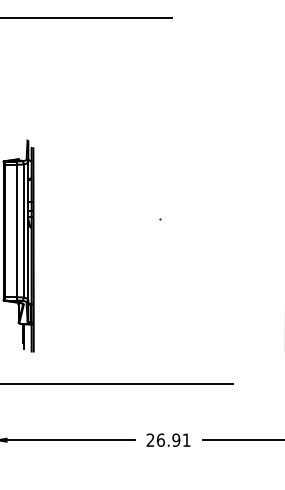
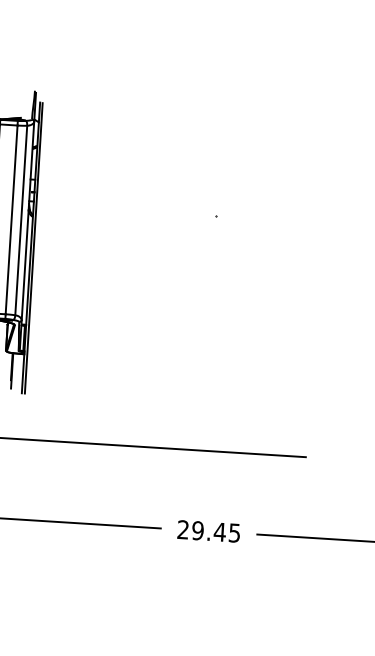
text: (173, 439) -> (216, 530), 26.91 -> 29.45

